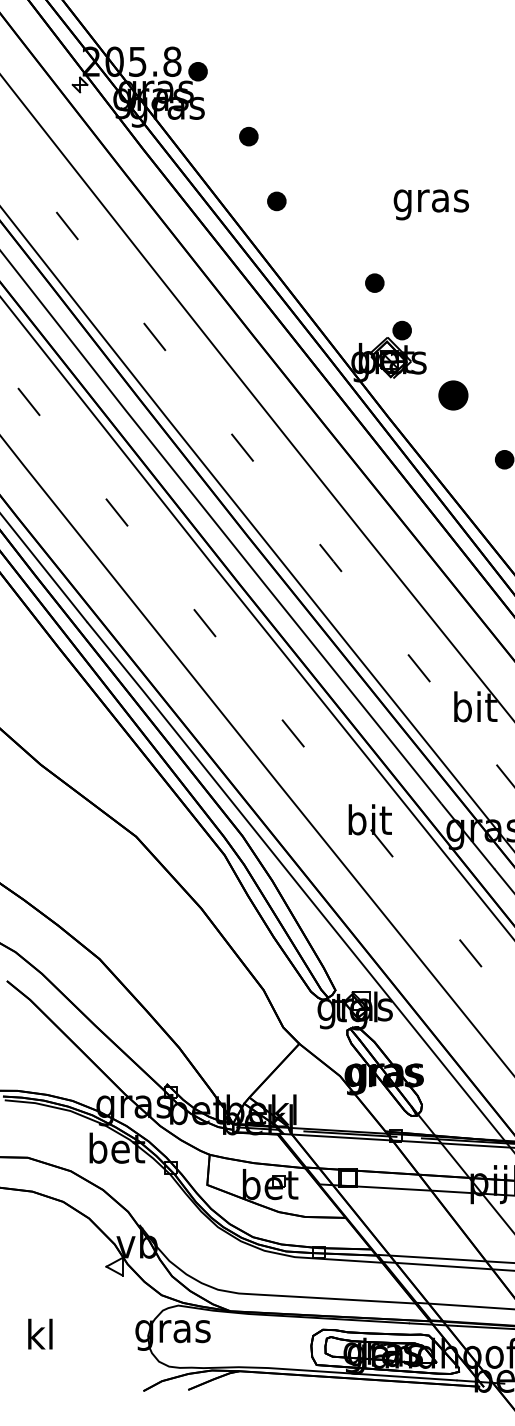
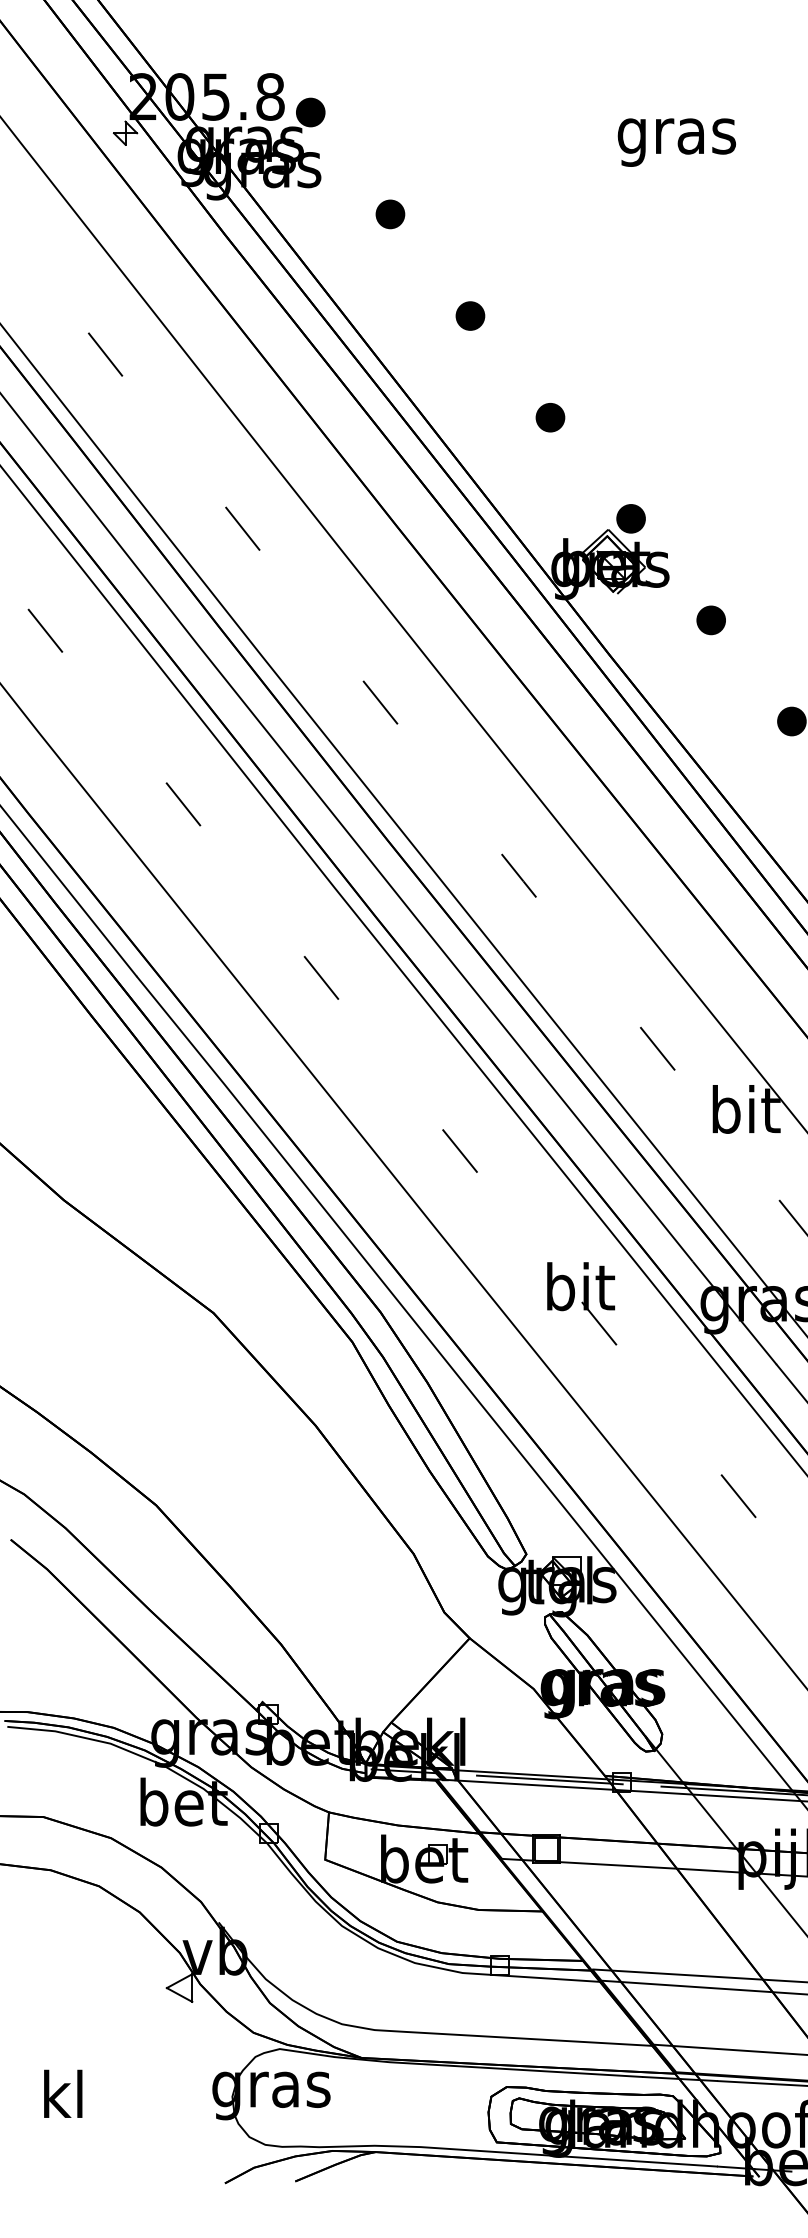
part: (276, 201) -> (469, 316), moved
text: (430, 204) -> (675, 141), moved
part: (374, 282) -> (549, 416), moved
part: (452, 394) -> (710, 619), size x0.62

